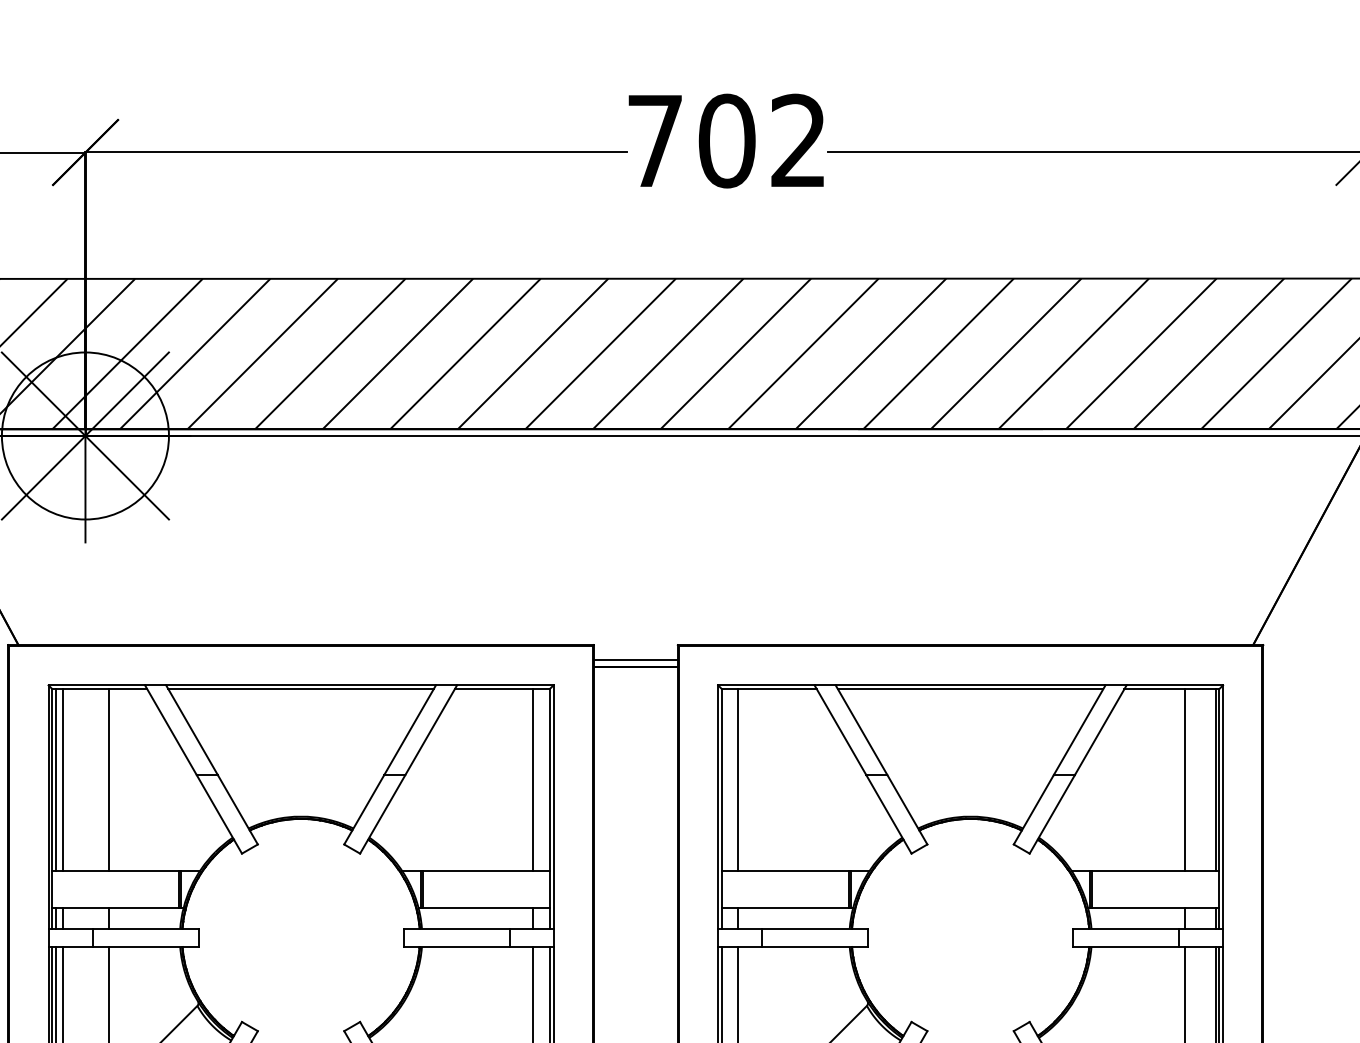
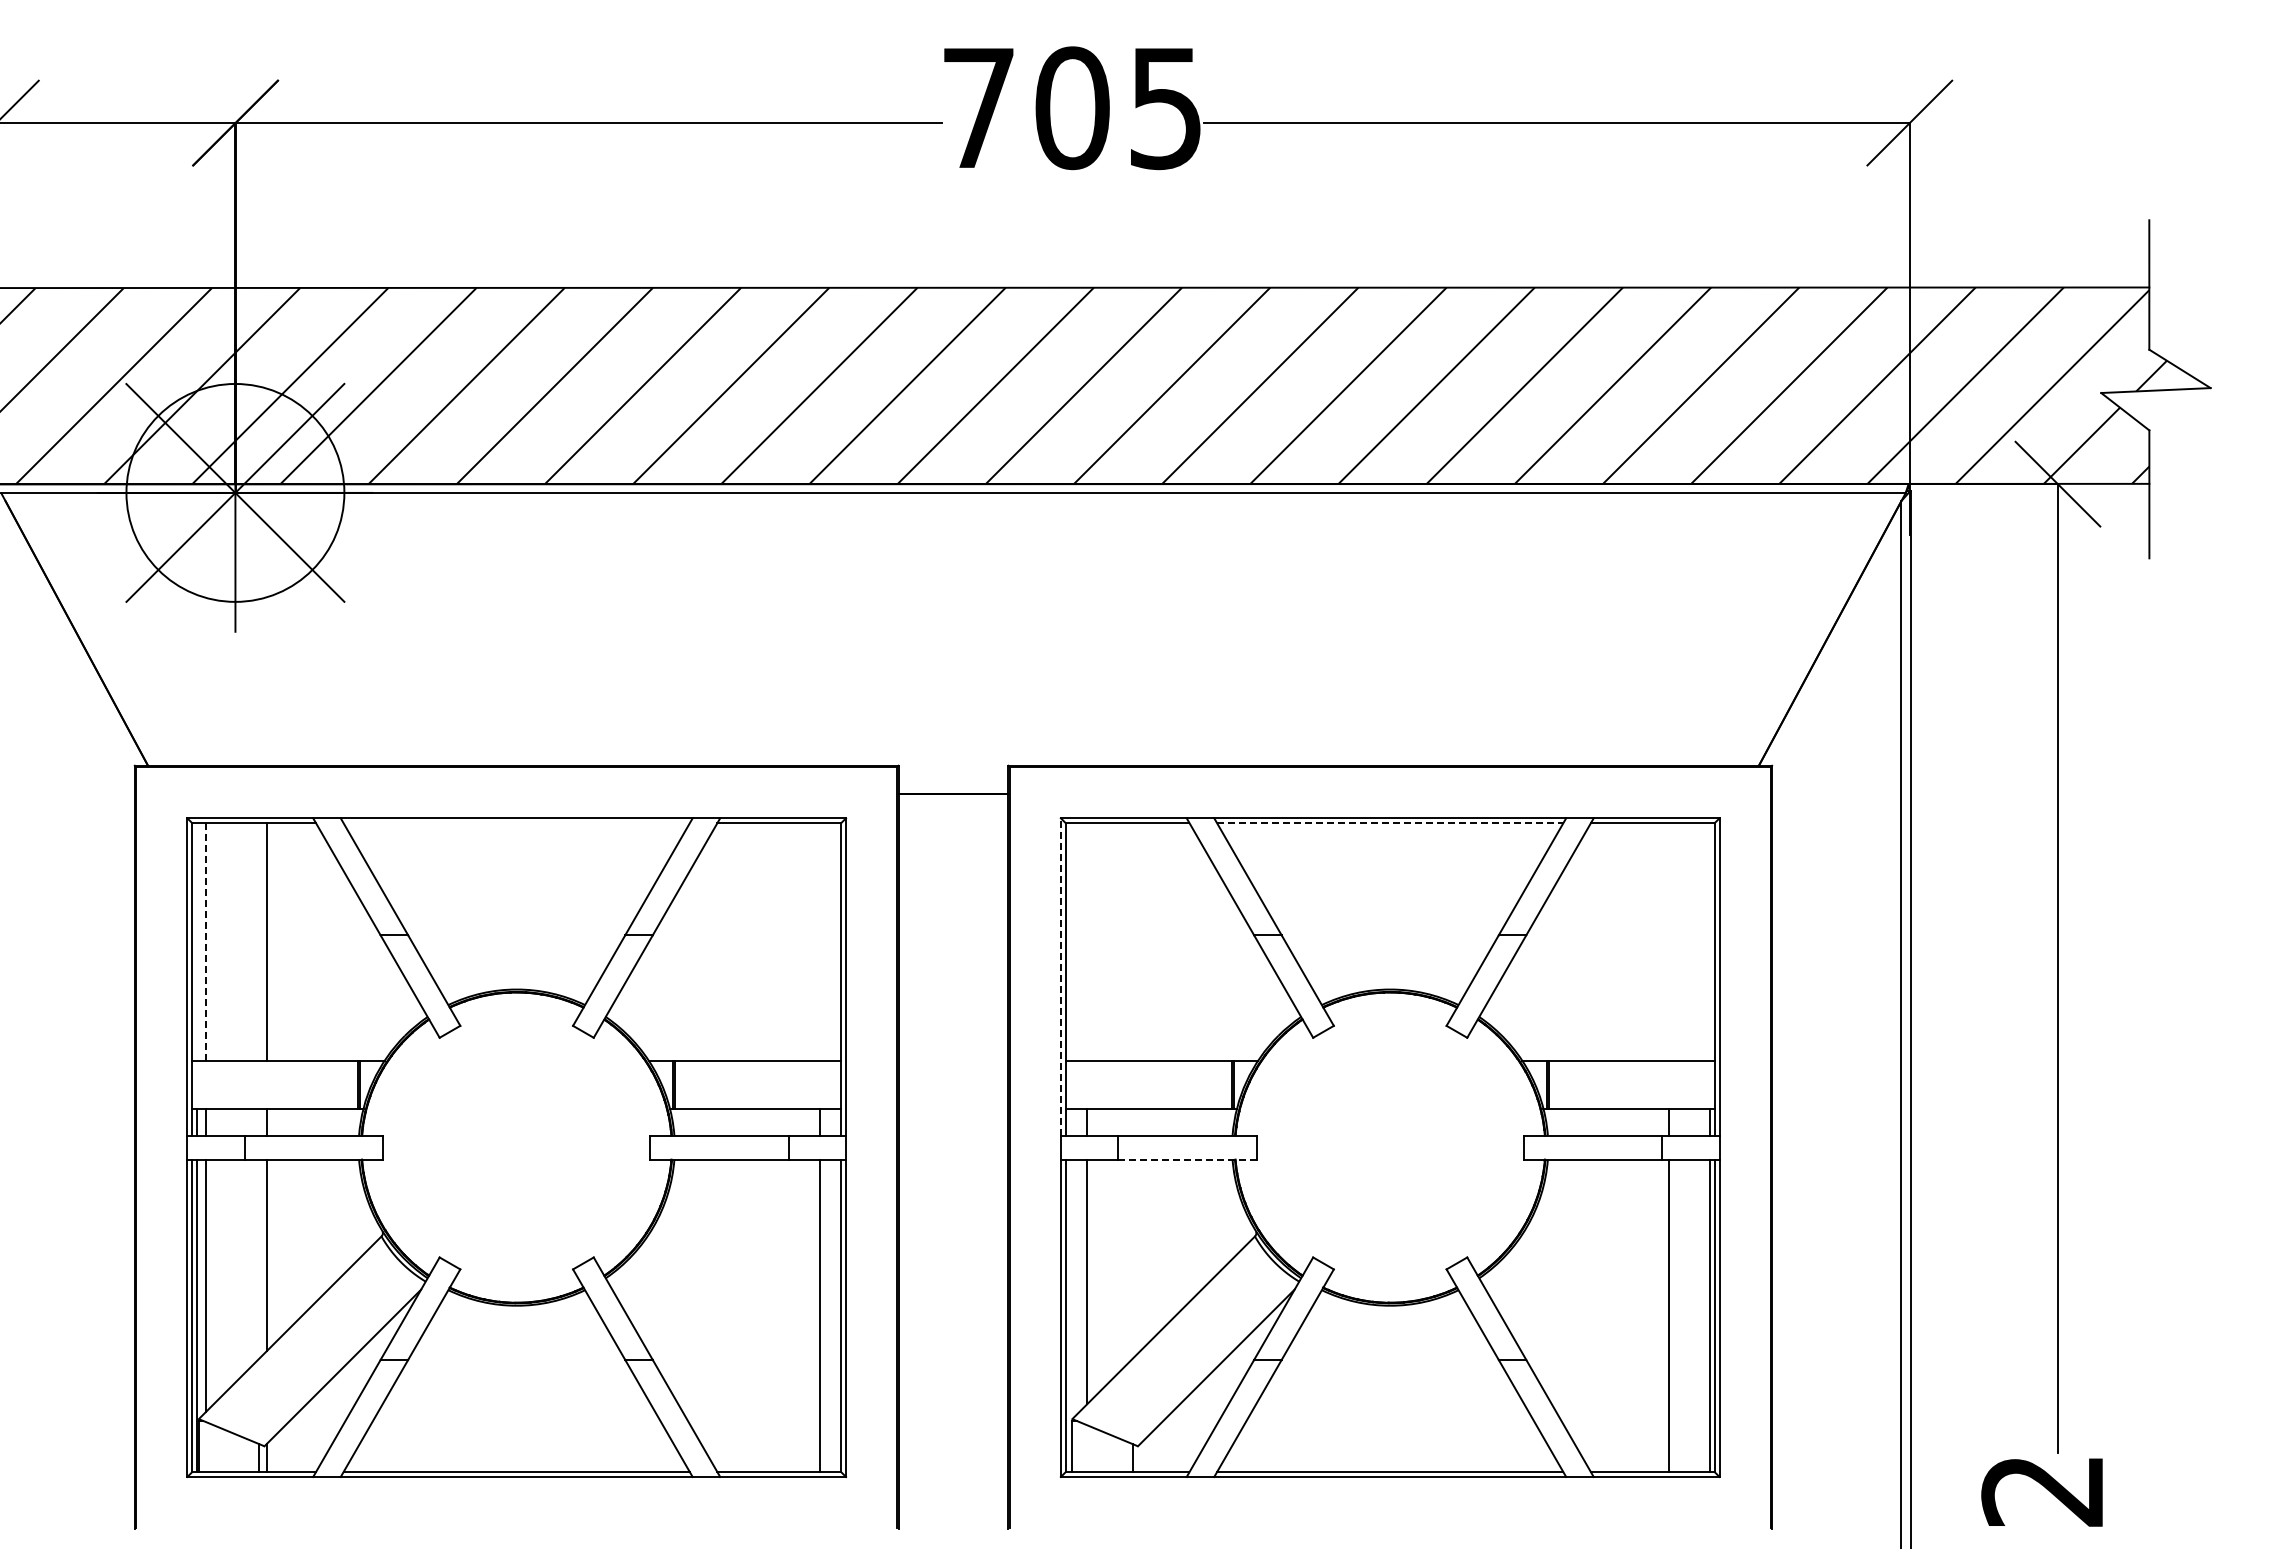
text: (798, 141) -> (1165, 108), 702 -> 705
line: (635, 660) -> (953, 785), removed
line: (300, 689) -> (516, 823), removed
line: (970, 689) -> (1390, 823), solid -> dashed
line: (55, 779) -> (196, 941), removed
line: (63, 779) -> (206, 941), solid -> dashed
line: (533, 779) -> (819, 941), removed
line: (738, 779) -> (1087, 941), removed
line: (1184, 779) -> (1669, 941), removed
line: (1215, 779) -> (1709, 941), removed
line: (717, 807) -> (1060, 977), solid -> dashed
line: (815, 946) -> (1187, 1159), solid -> dashed

